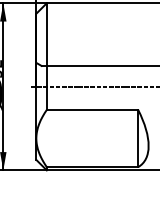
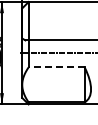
line: (92, 110) -> (56, 67), solid -> dashed

